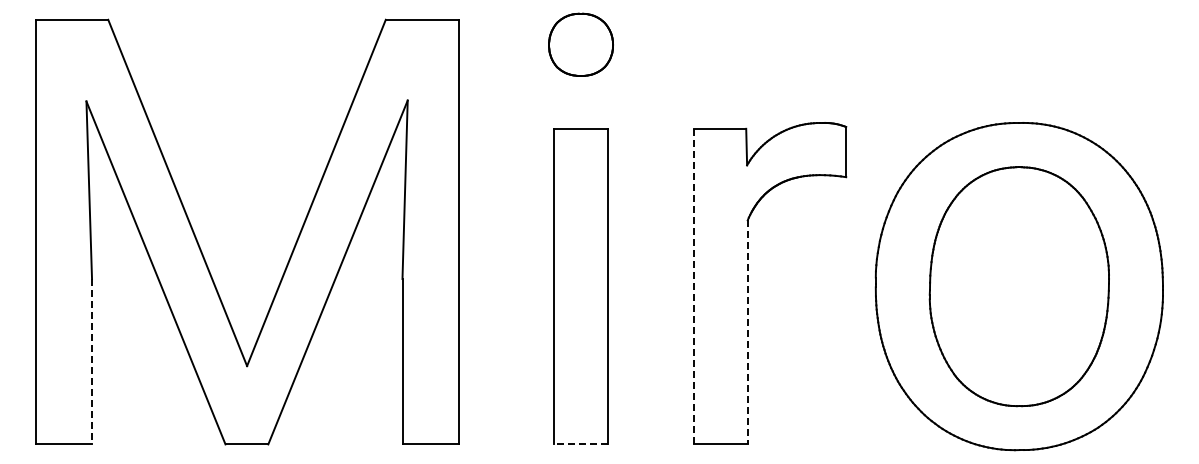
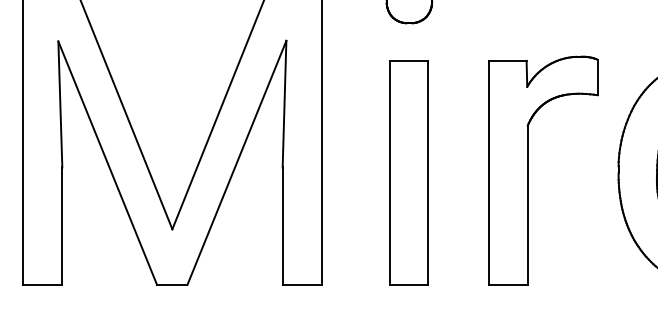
line: (693, 286) -> (489, 172), dashed -> solid
line: (747, 332) -> (527, 205), dashed -> solid
line: (92, 361) -> (62, 226), dashed -> solid
line: (580, 444) -> (409, 284), dashed -> solid

